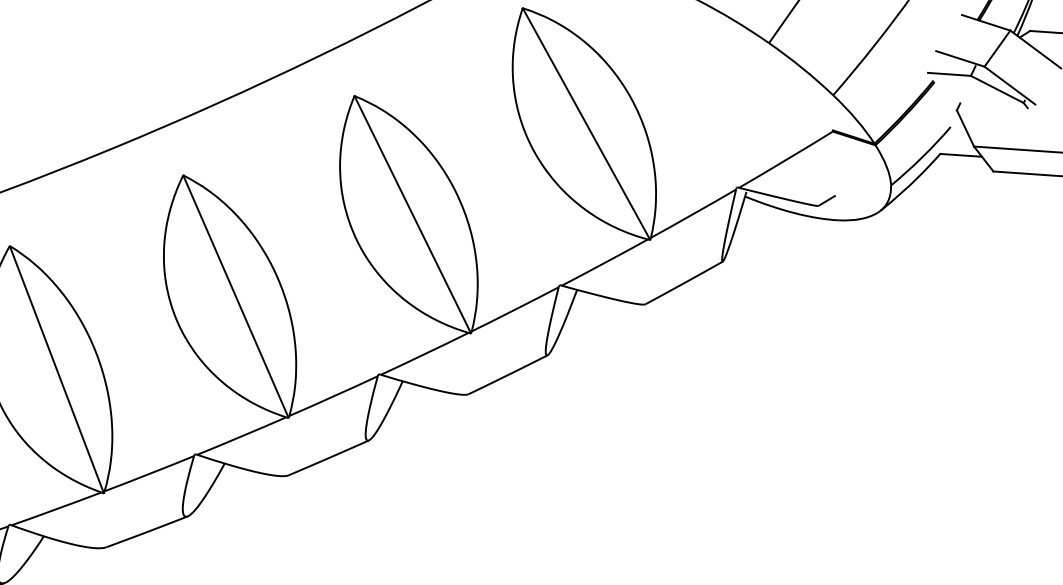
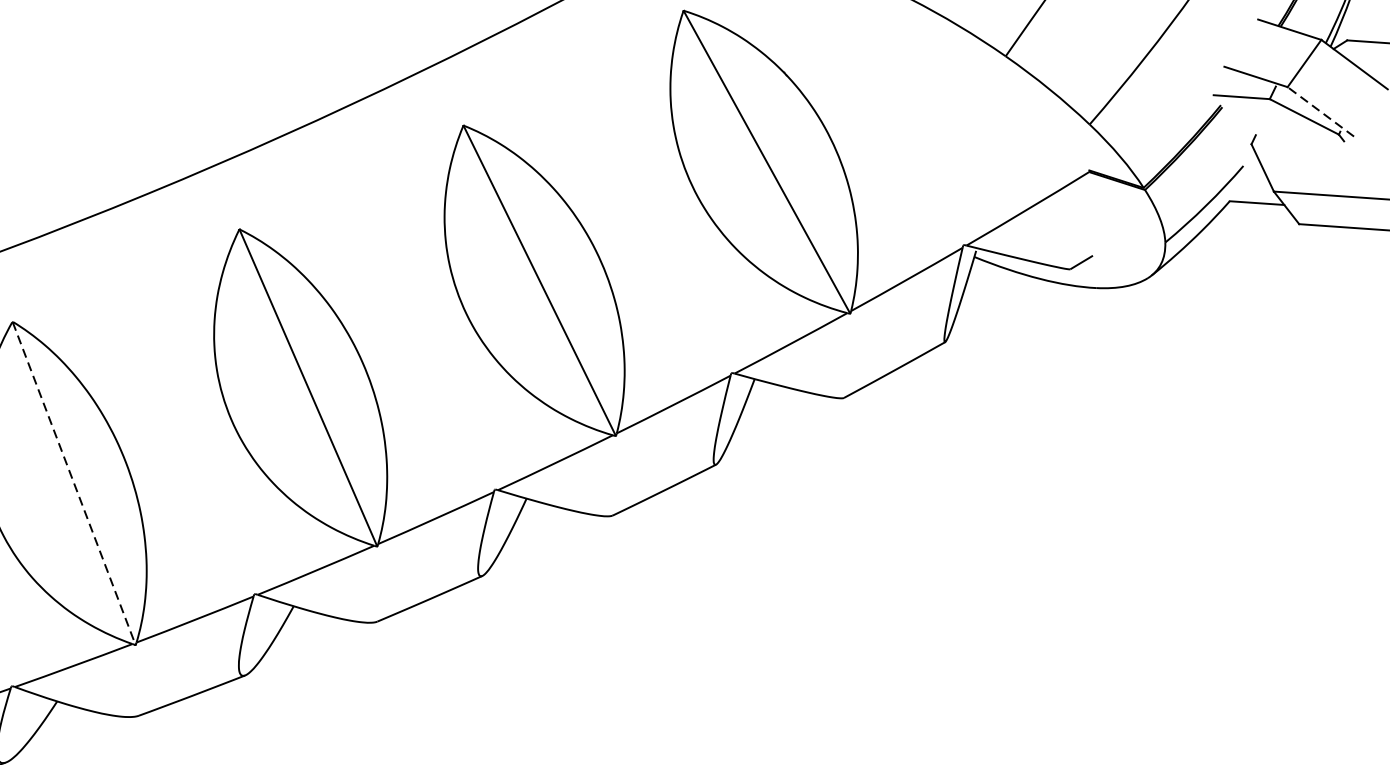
line: (1009, 85) -> (1320, 111), solid -> dashed
line: (56, 369) -> (73, 483), solid -> dashed

